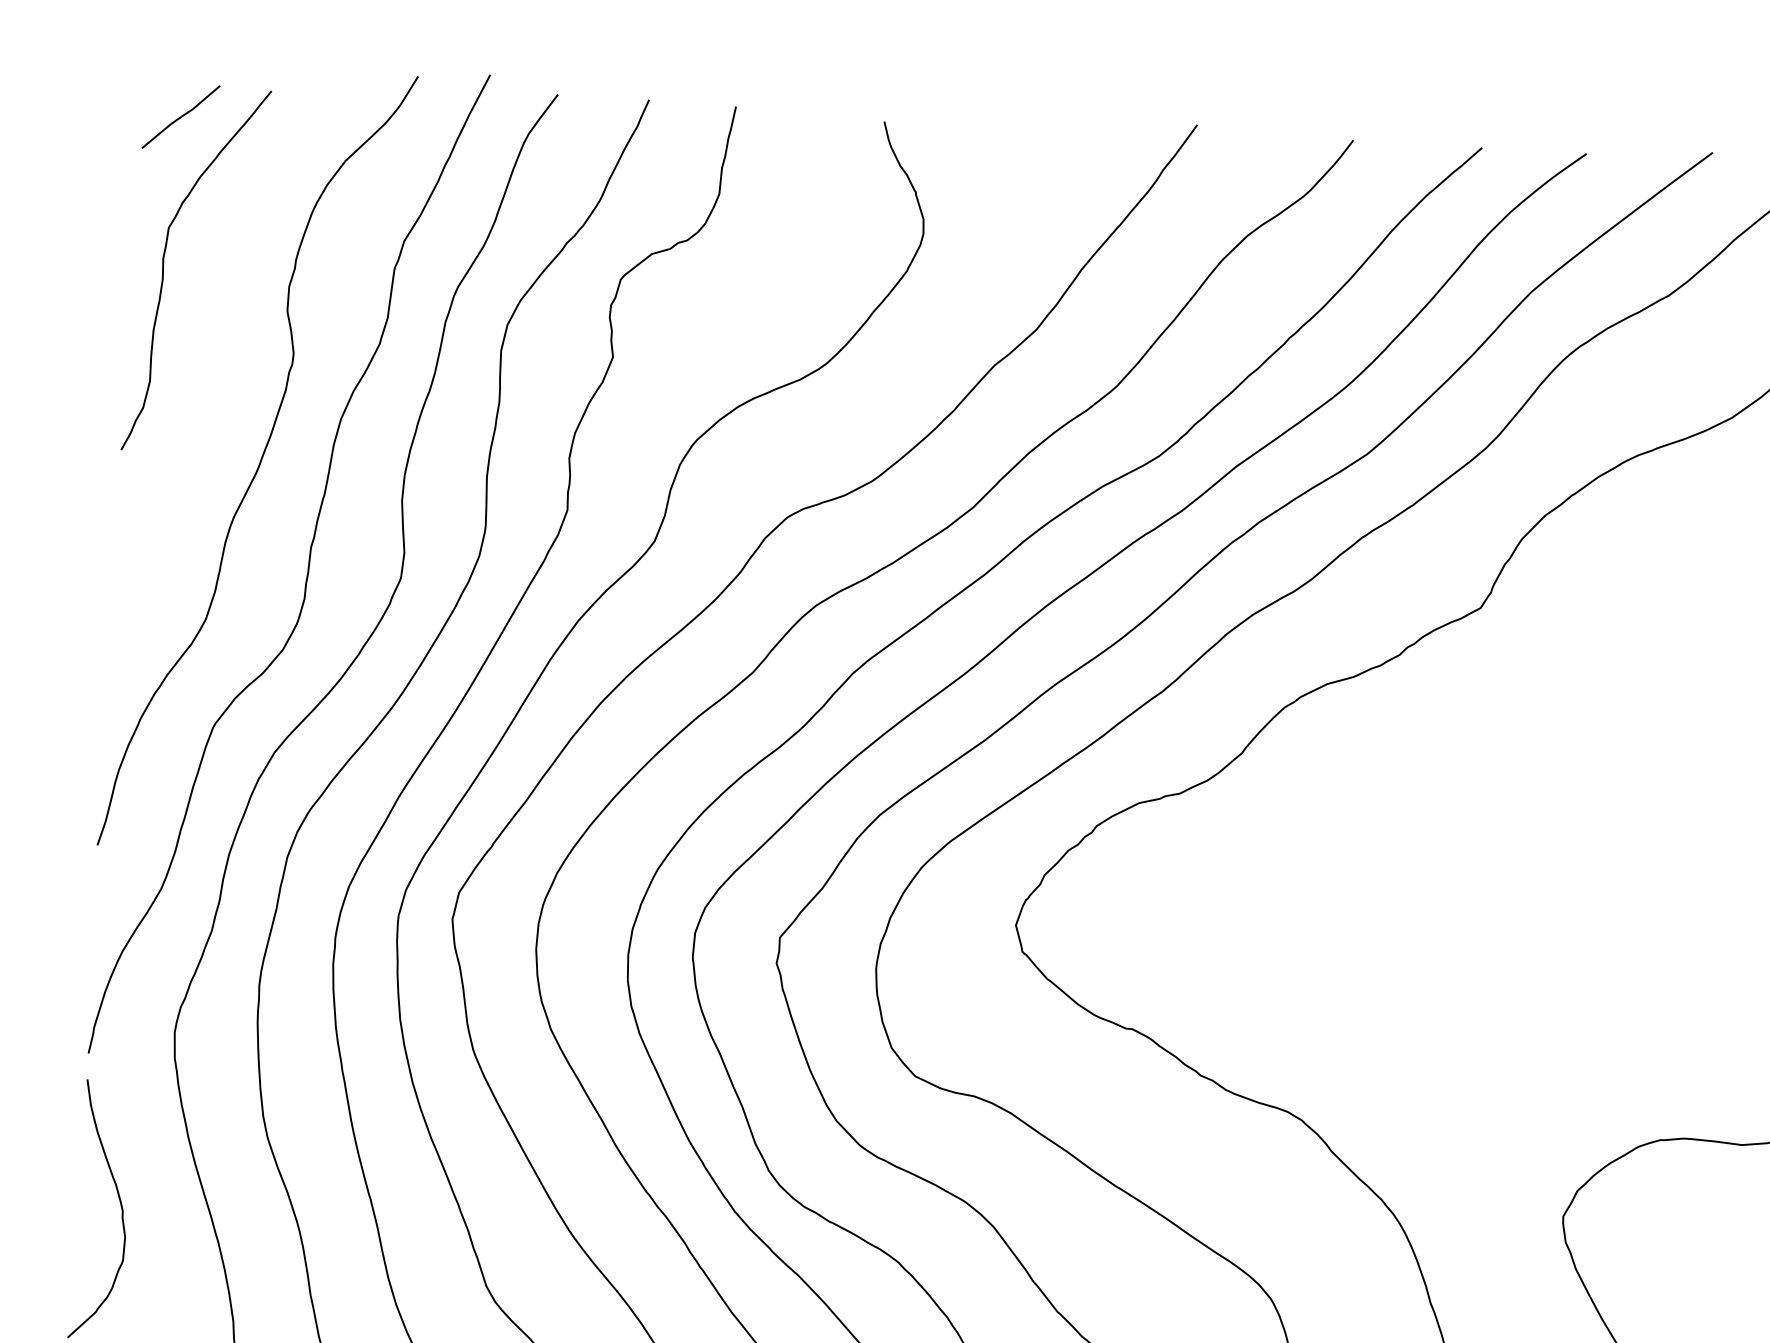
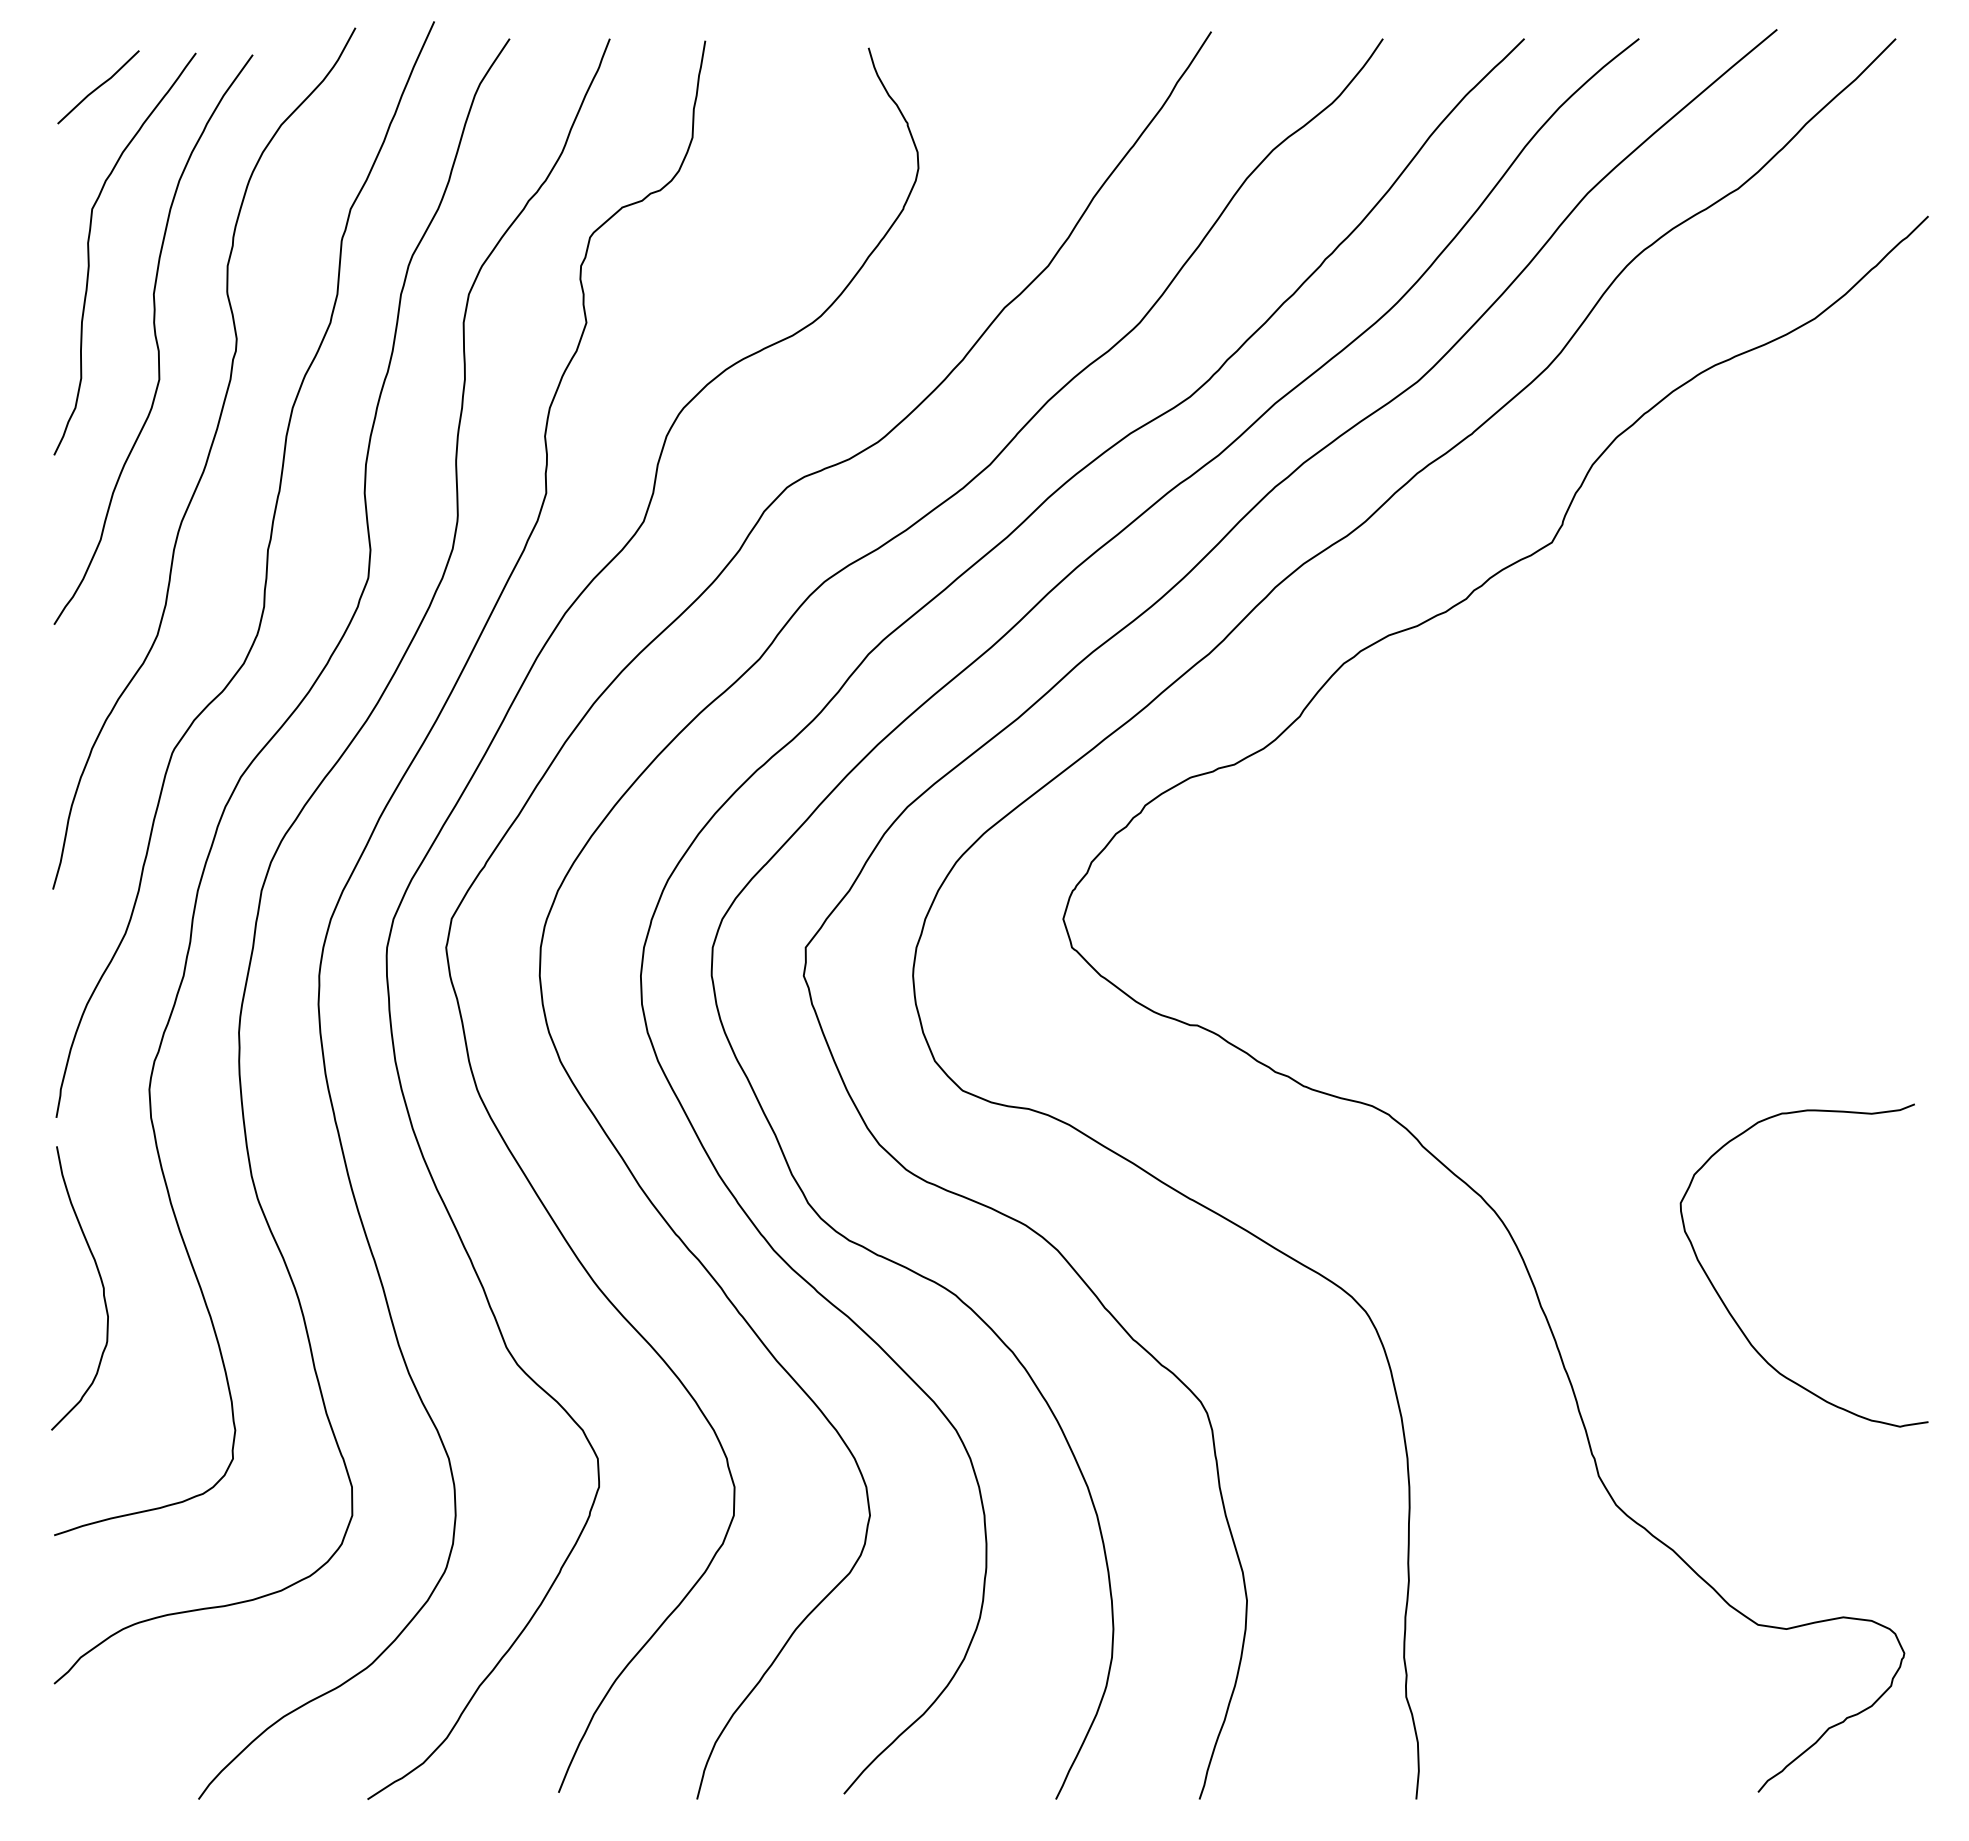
curve: (219, 349) -> (155, 339), added

